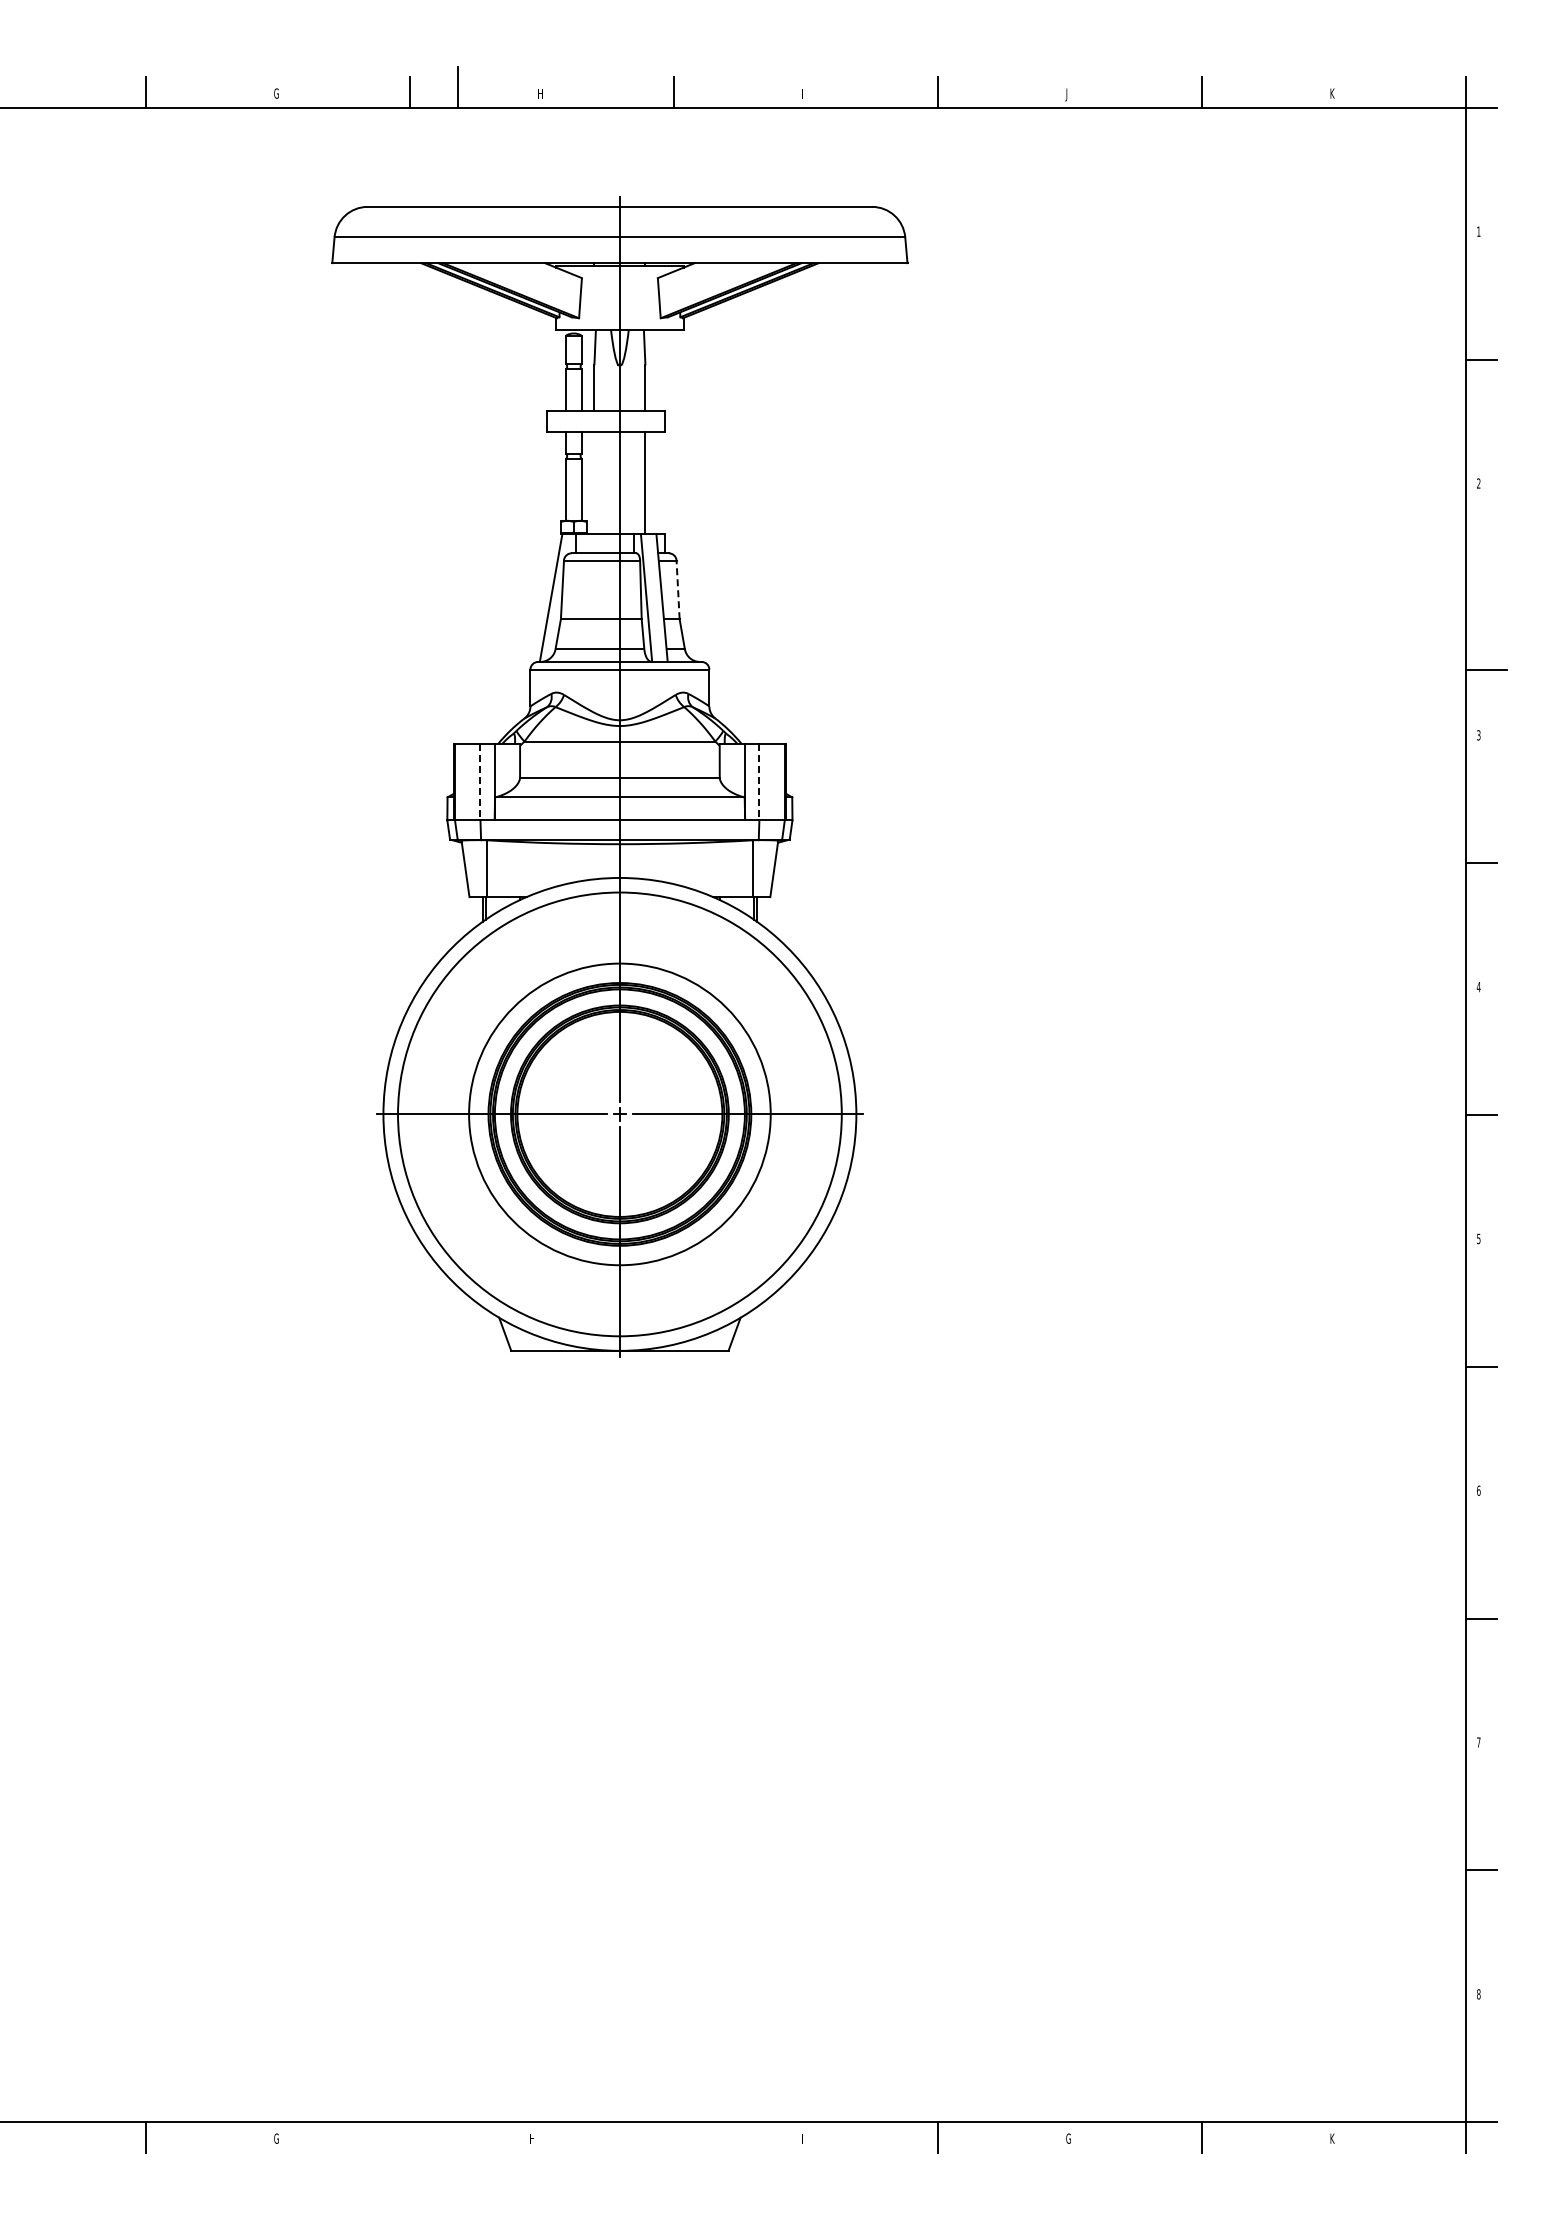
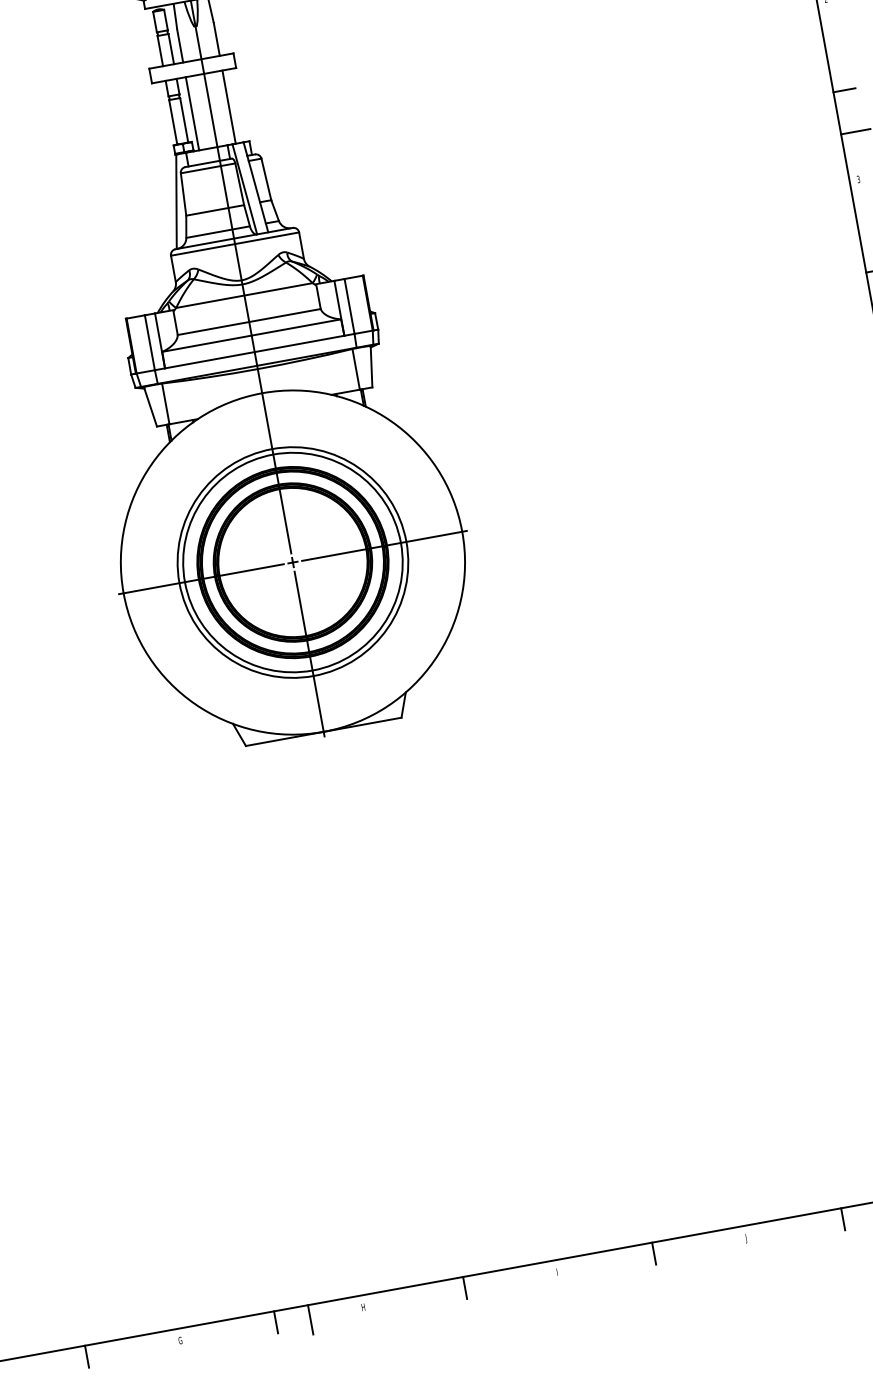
line: (594, 482) -> (192, 113), added
line: (678, 589) -> (266, 179), dashed -> solid
line: (1481, 611) -> (844, 90), added
line: (480, 782) -> (149, 343), dashed -> solid
line: (759, 782) -> (349, 306), dashed -> solid
circle: (619, 1113) -> (292, 561), size x0.71
line: (410, 2137) -> (276, 1322), added
line: (674, 2137) -> (465, 1287), added
text: (1067, 2139) -> (746, 1238), G -> J
line: (457, 2142) -> (310, 1319), added

